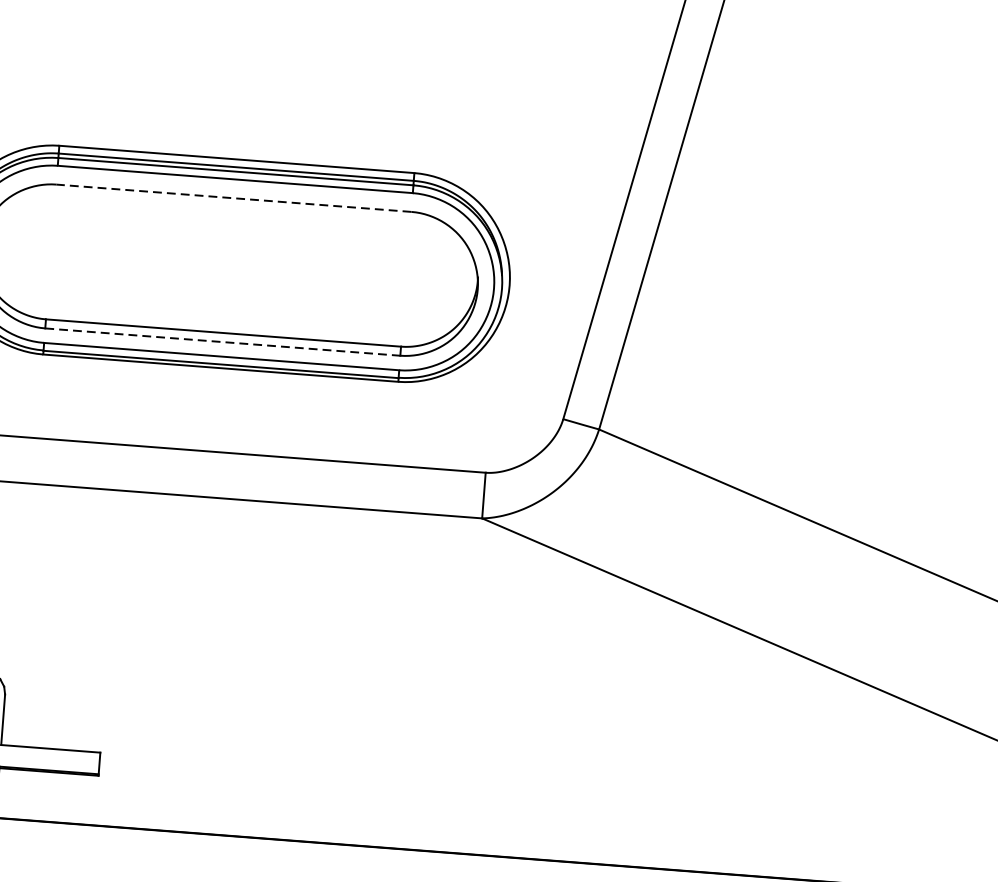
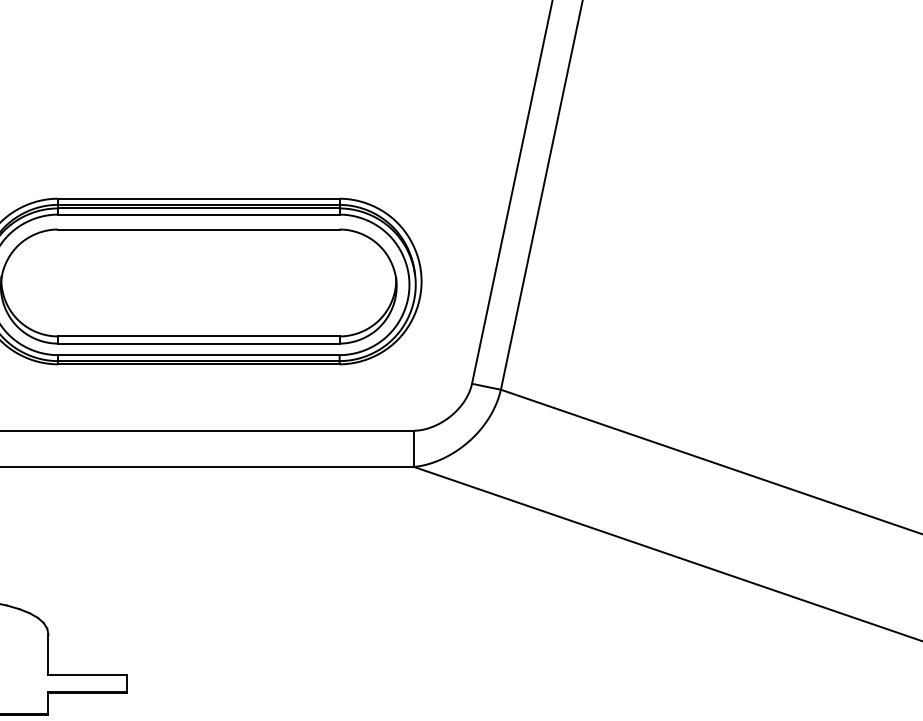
line: (233, 198) -> (198, 229), dashed -> solid
line: (222, 341) -> (198, 343), dashed -> solid

